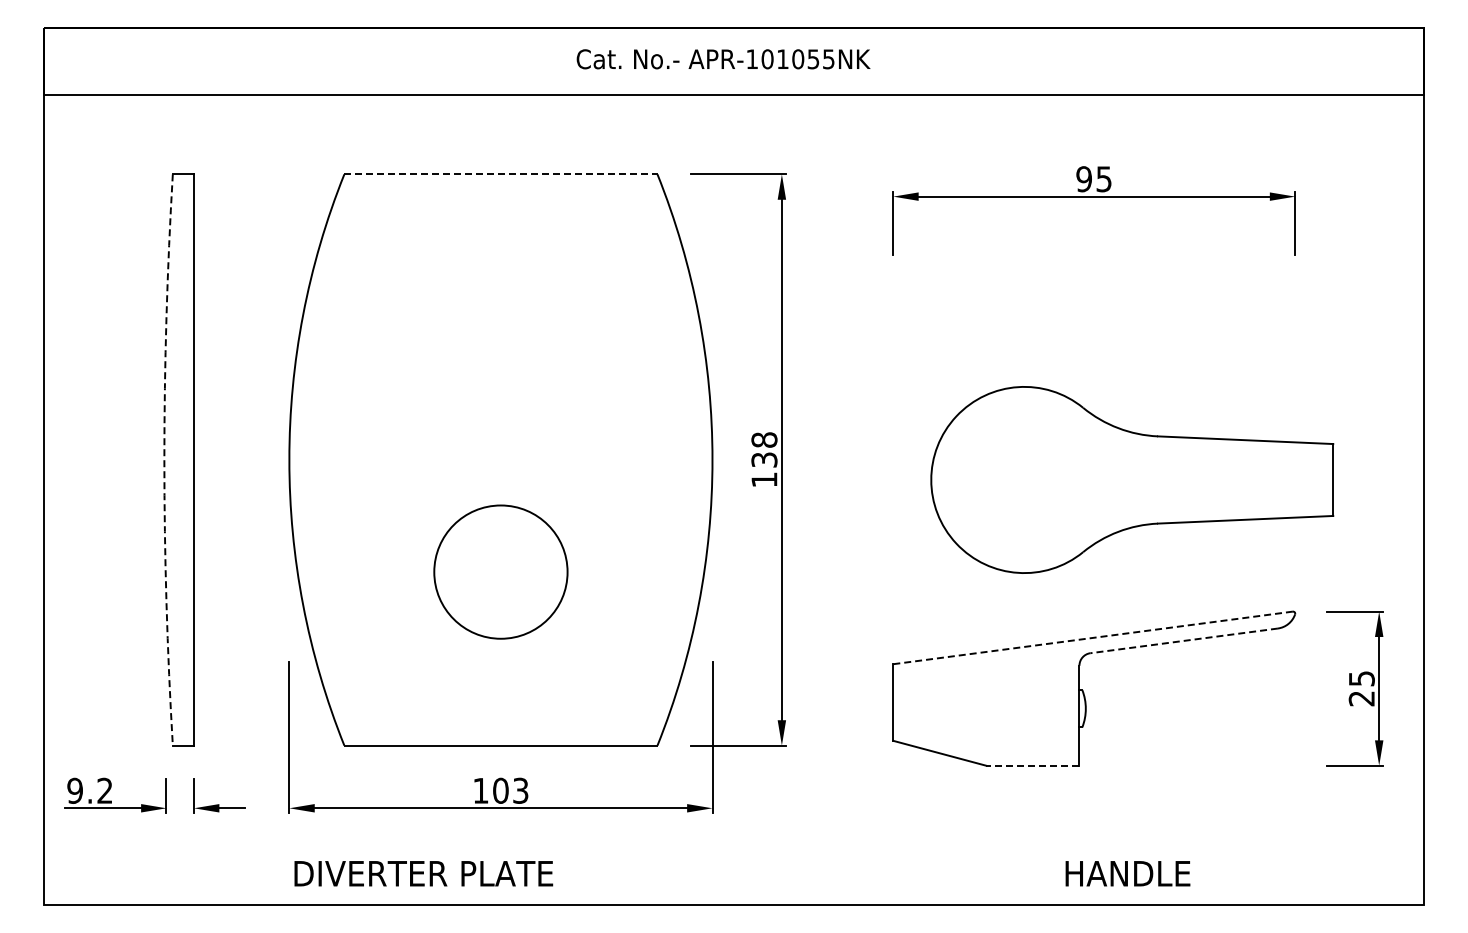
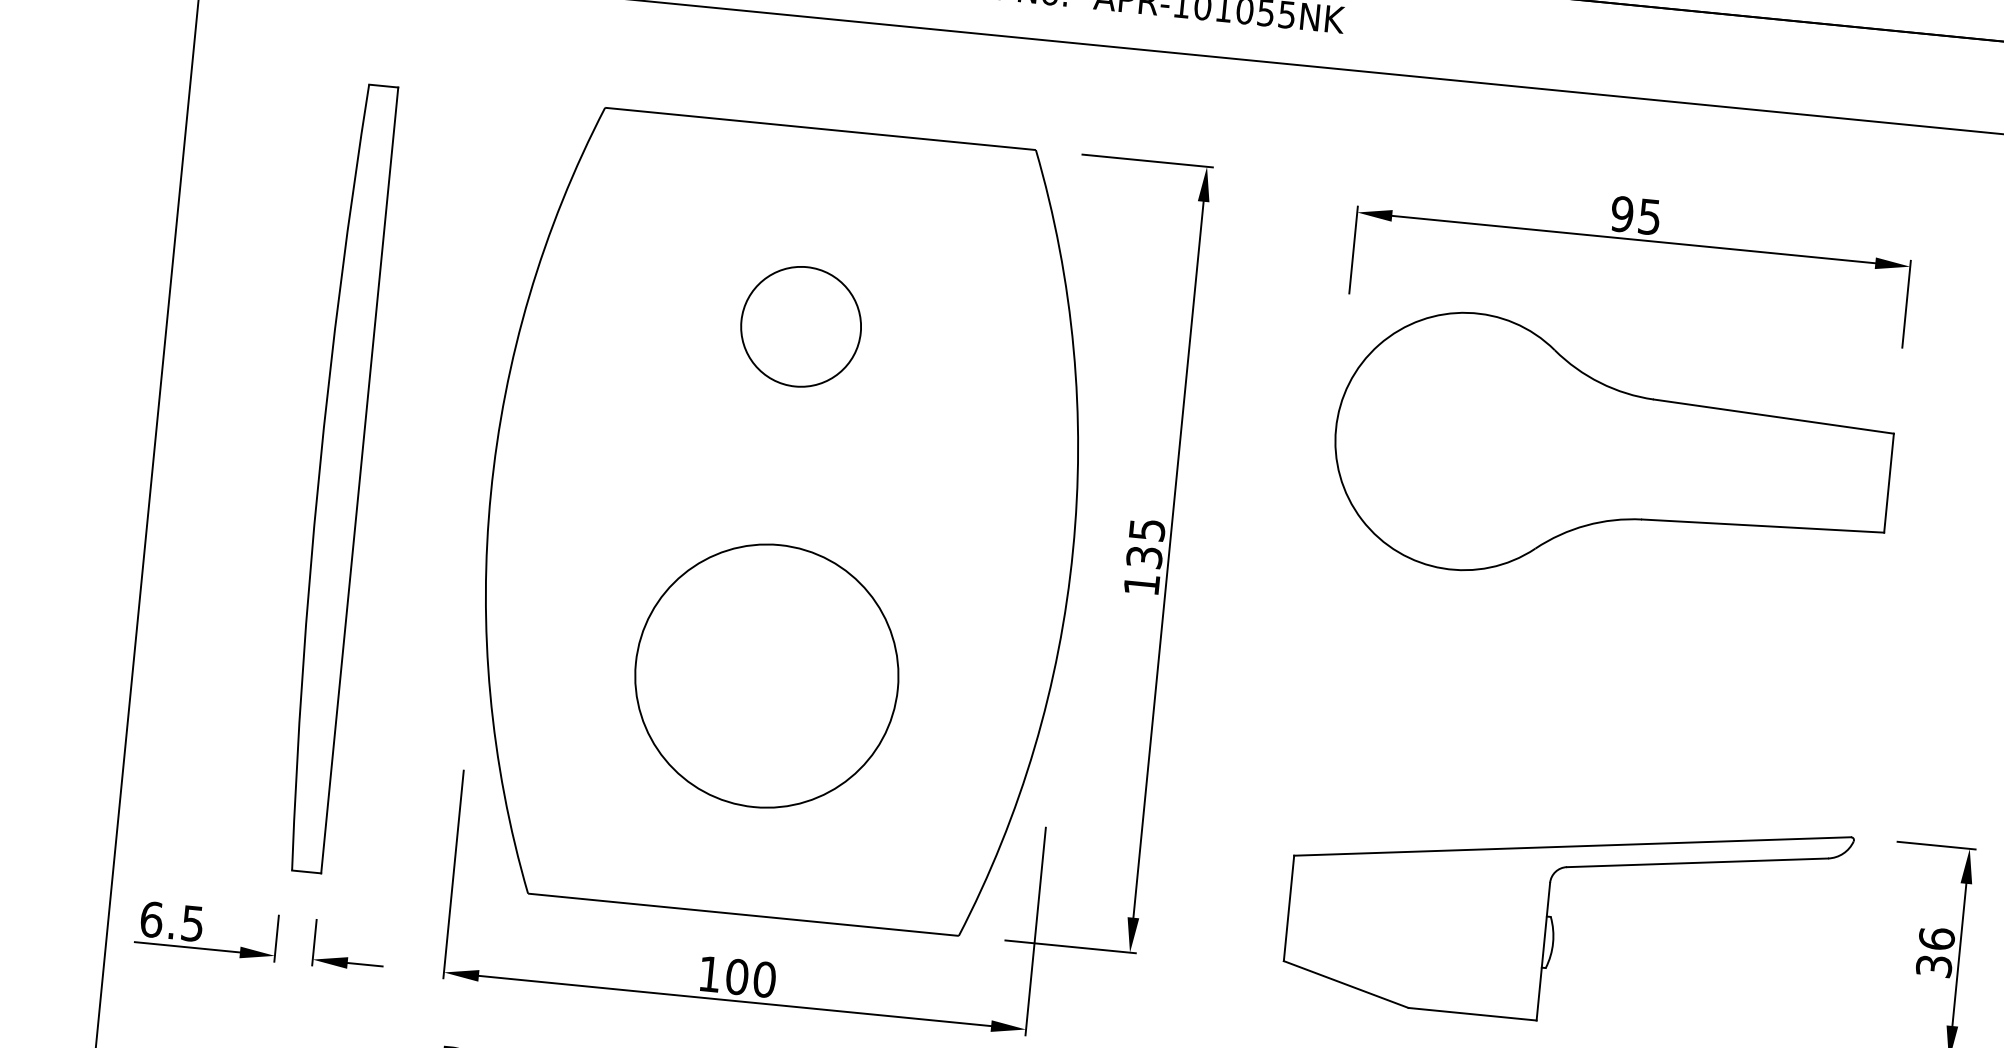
line: (500, 174) -> (819, 129), dashed -> solid
circle: (500, 318) -> (800, 327), added
text: (764, 439) -> (1147, 529), 138 -> 135
arc: (164, 460) -> (319, 477), dashed -> solid
part: (1132, 479) -> (1612, 455), moved
circle: (500, 571) -> (766, 675), size x1.43
line: (1093, 637) -> (1573, 845), dashed -> solid
line: (1184, 640) -> (1698, 862), dashed -> solid
text: (1361, 688) -> (1935, 952), 25 -> 36
line: (1032, 765) -> (1472, 1013), dashed -> solid
text: (89, 790) -> (171, 921), 9.2 -> 6.5
text: (520, 790) -> (764, 979), 103 -> 100

